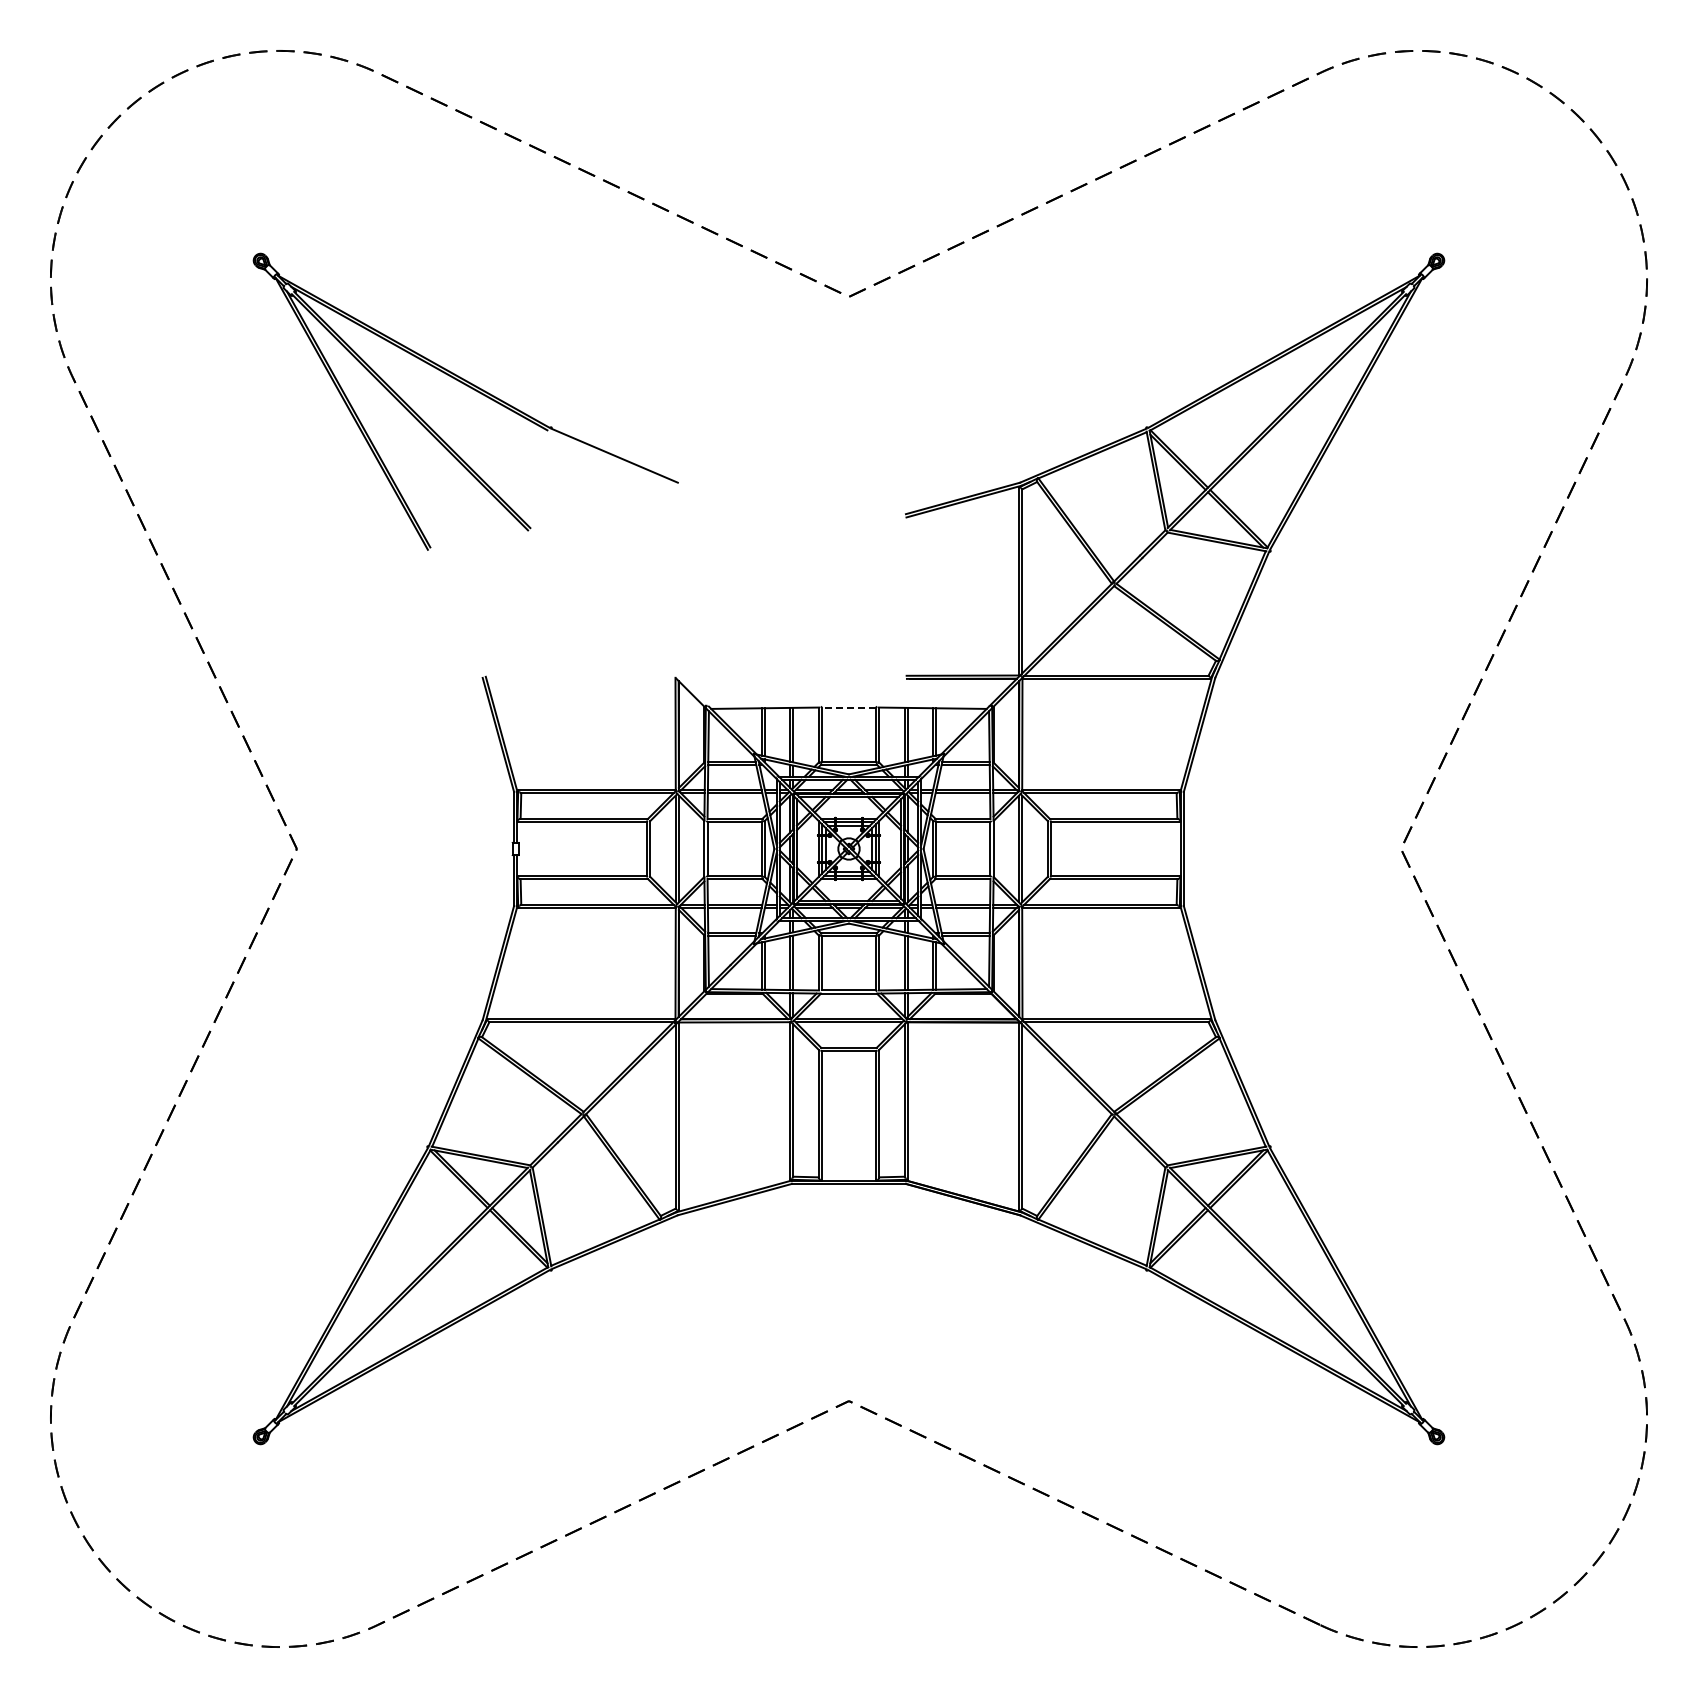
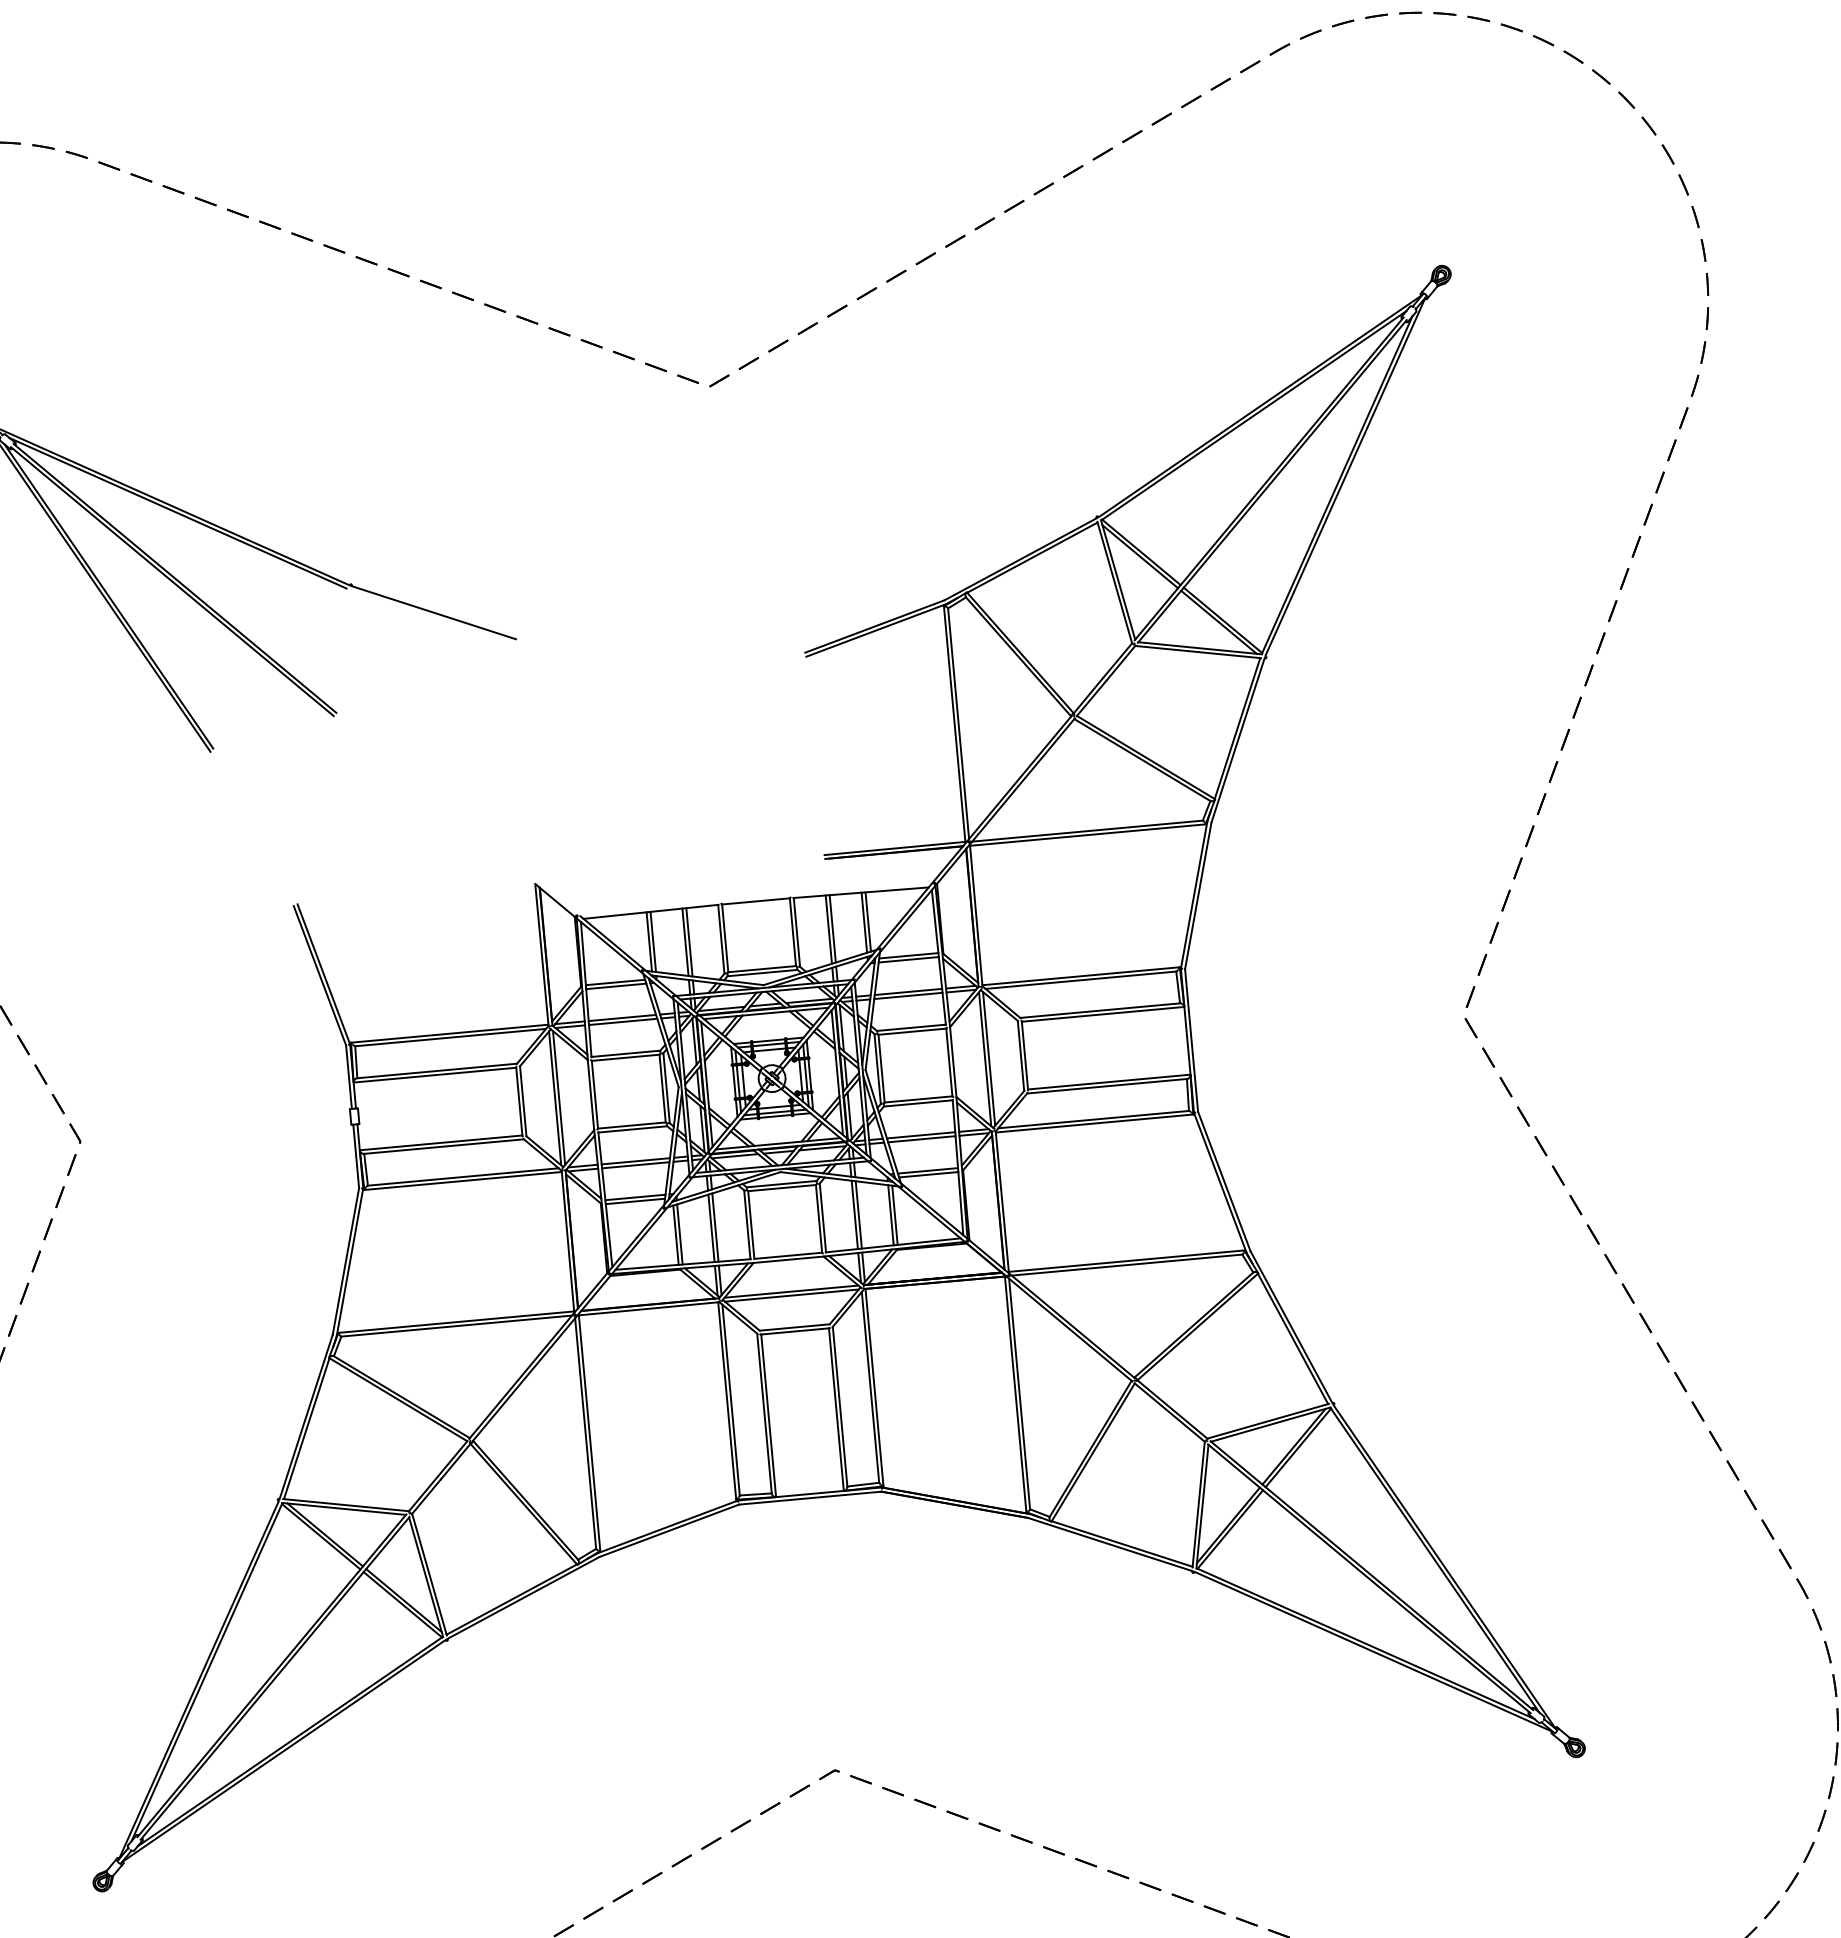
line: (848, 707) -> (755, 901), dashed -> solid

